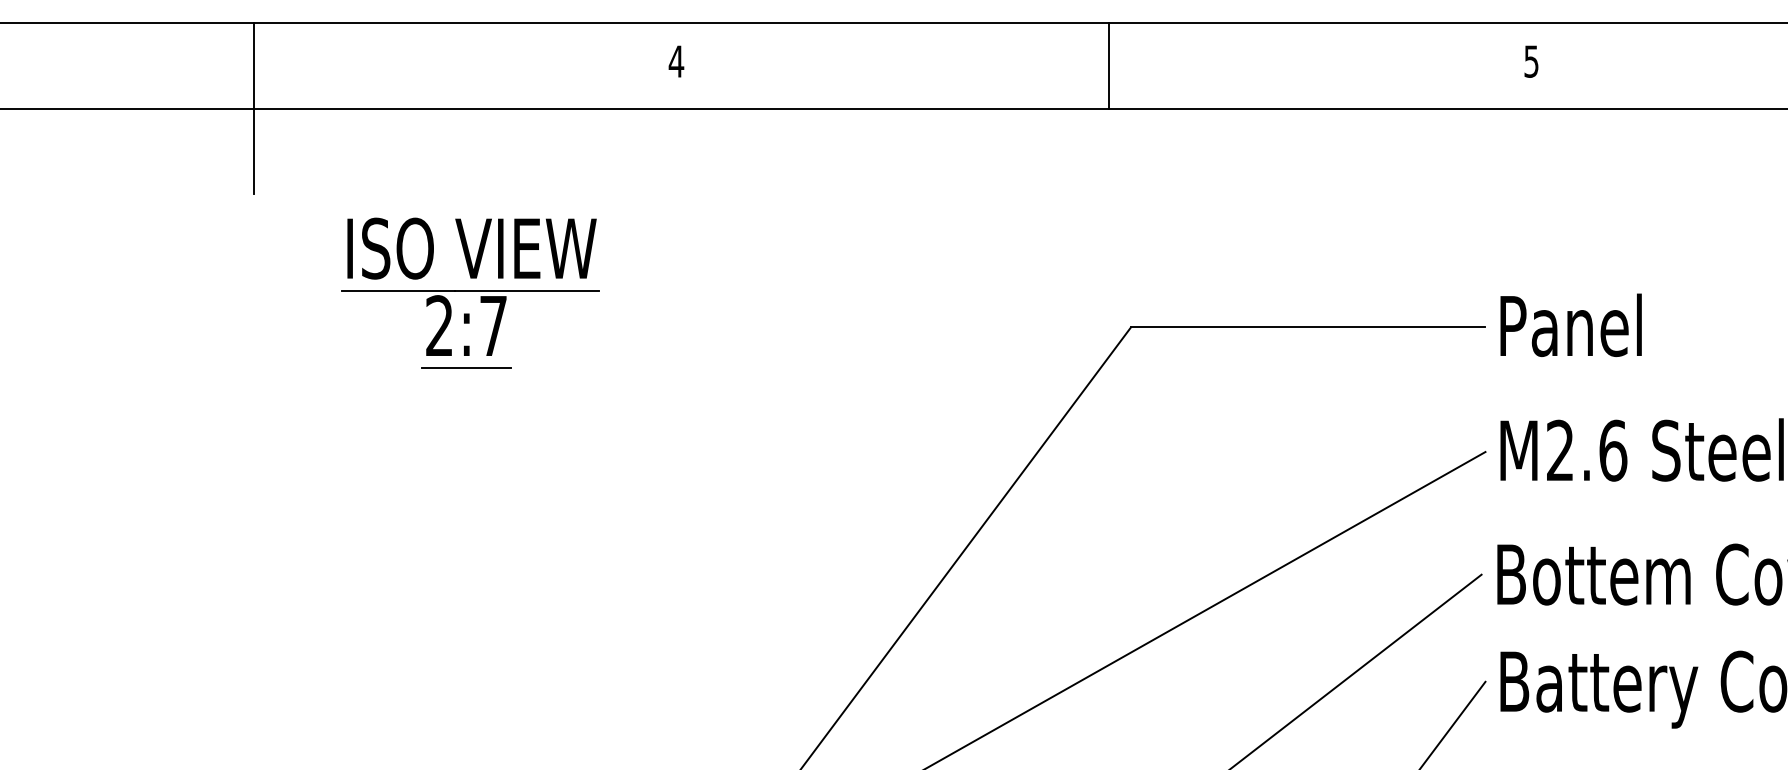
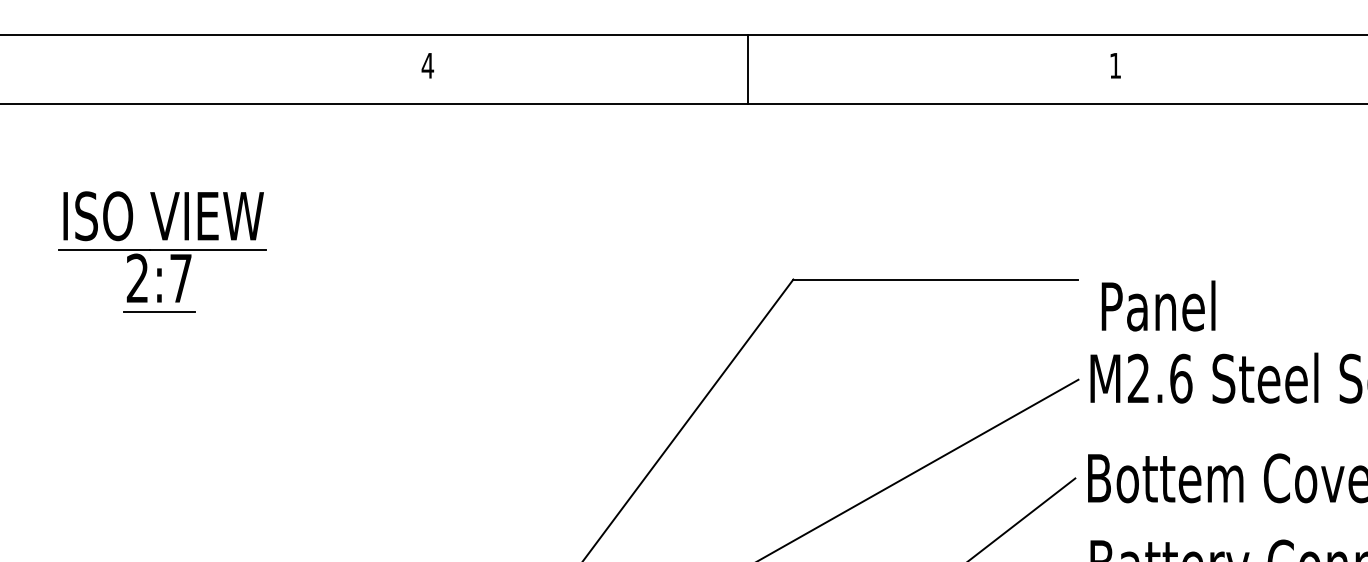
text: (1531, 61) -> (1115, 65), 5 -> 1
line: (1109, 65) -> (748, 68), moved
line: (253, 108) -> (87, 103), removed
part: (470, 292) -> (162, 251), moved
text: (1570, 324) -> (1158, 305), moved

